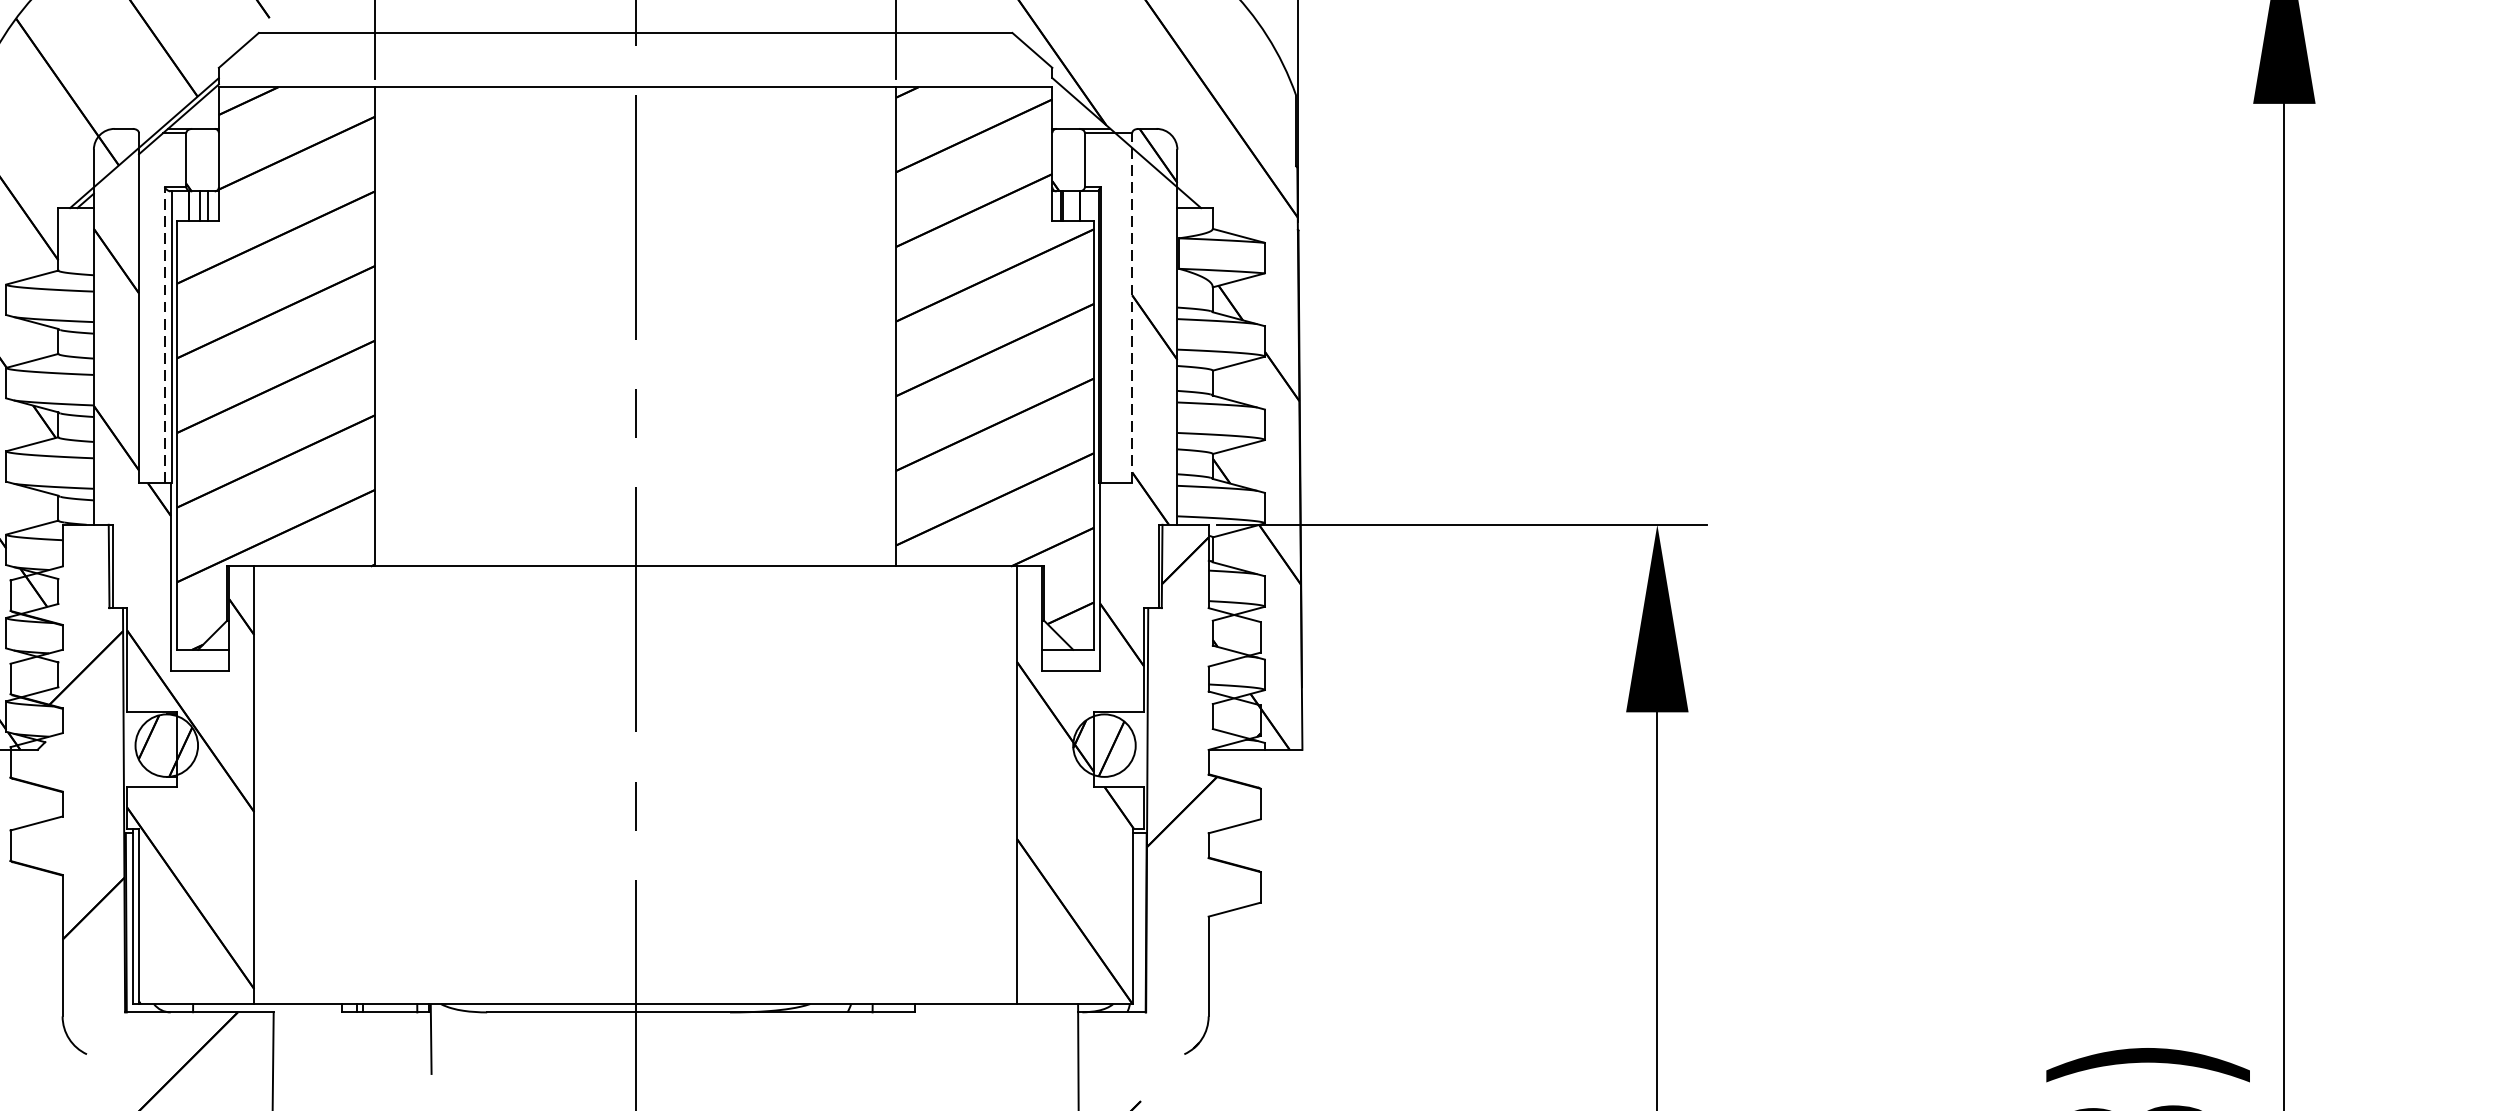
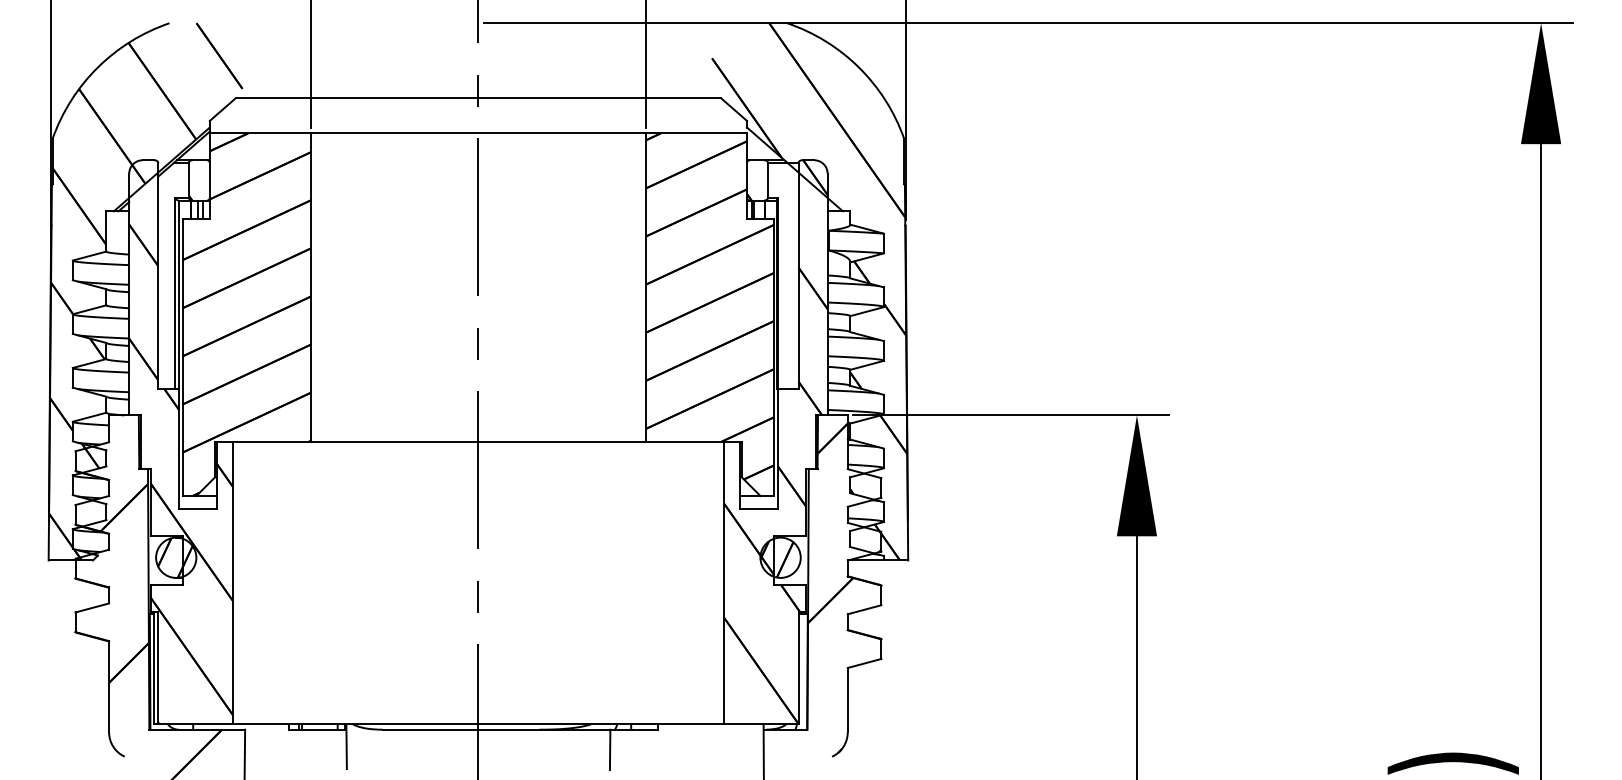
line: (1132, 307) -> (798, 275), dashed -> solid
line: (164, 334) -> (174, 292), dashed -> solid
line: (838, 1043) -> (609, 749), added

